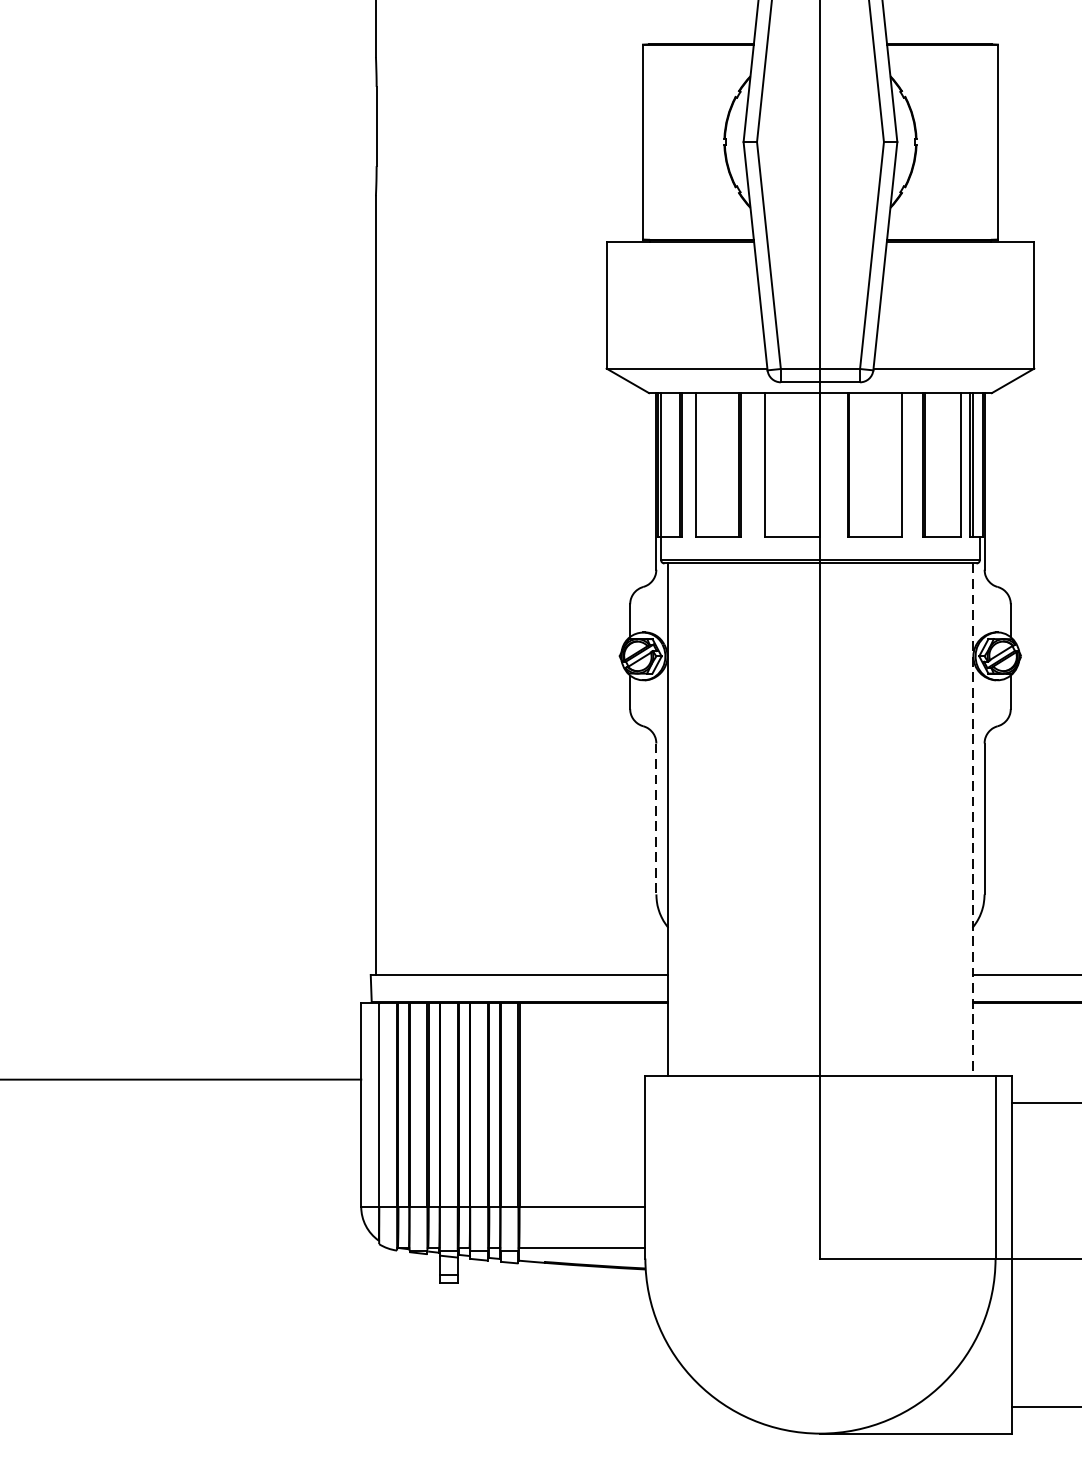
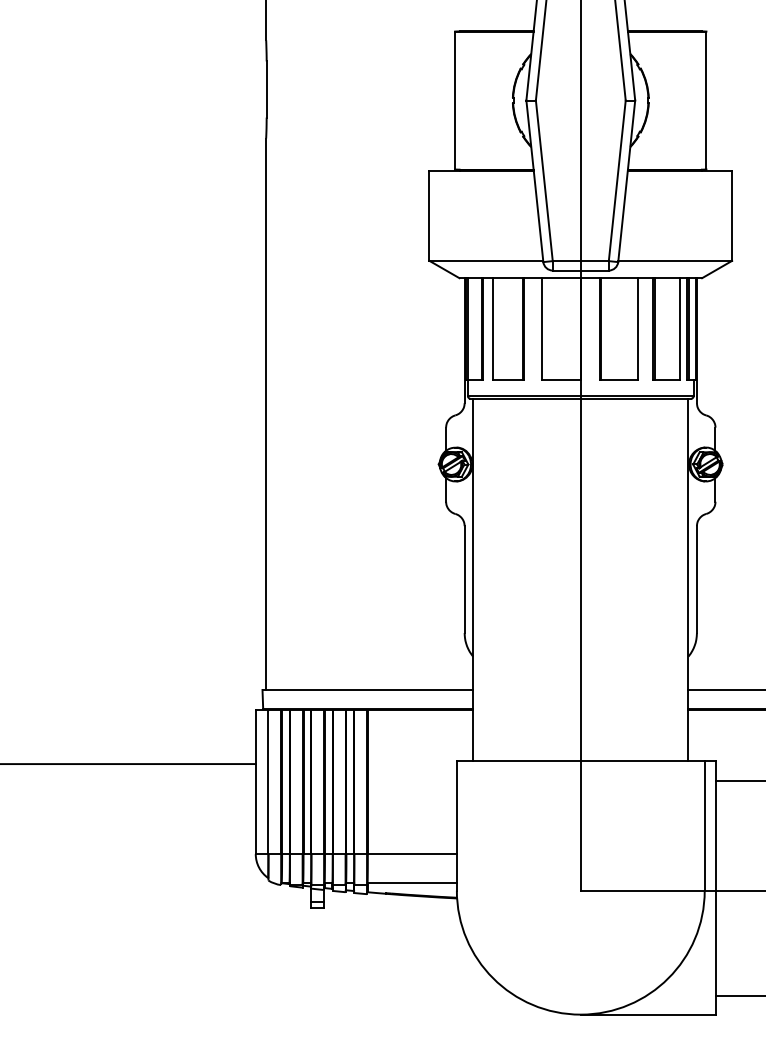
line: (656, 820) -> (464, 580), dashed -> solid
line: (972, 820) -> (688, 580), dashed -> solid

